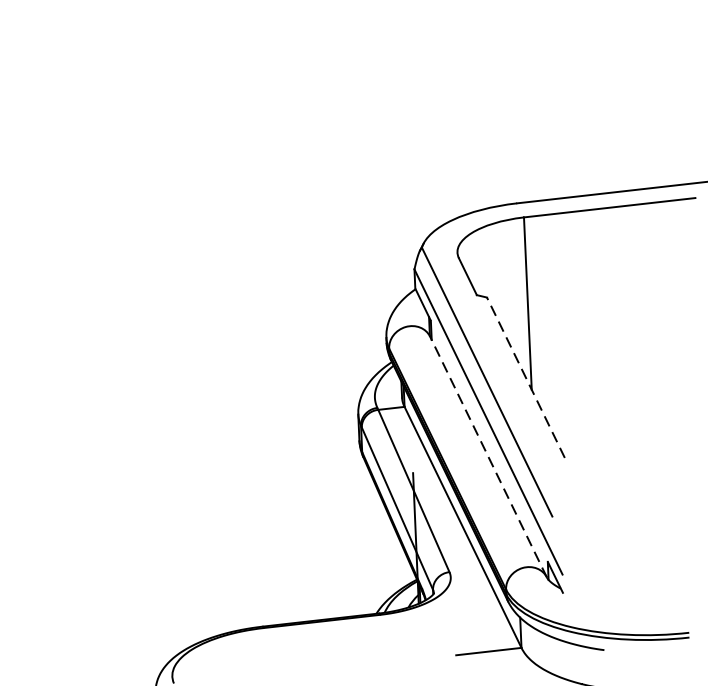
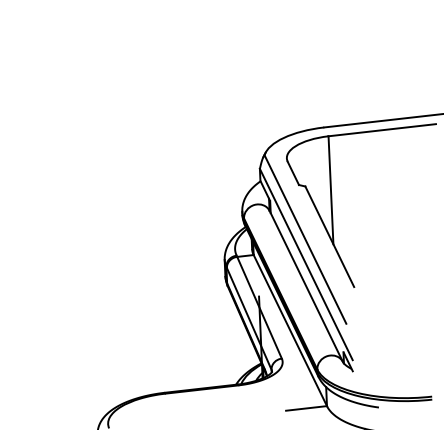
line: (525, 377) -> (329, 236), dashed -> solid
line: (488, 457) -> (306, 286), dashed -> solid

